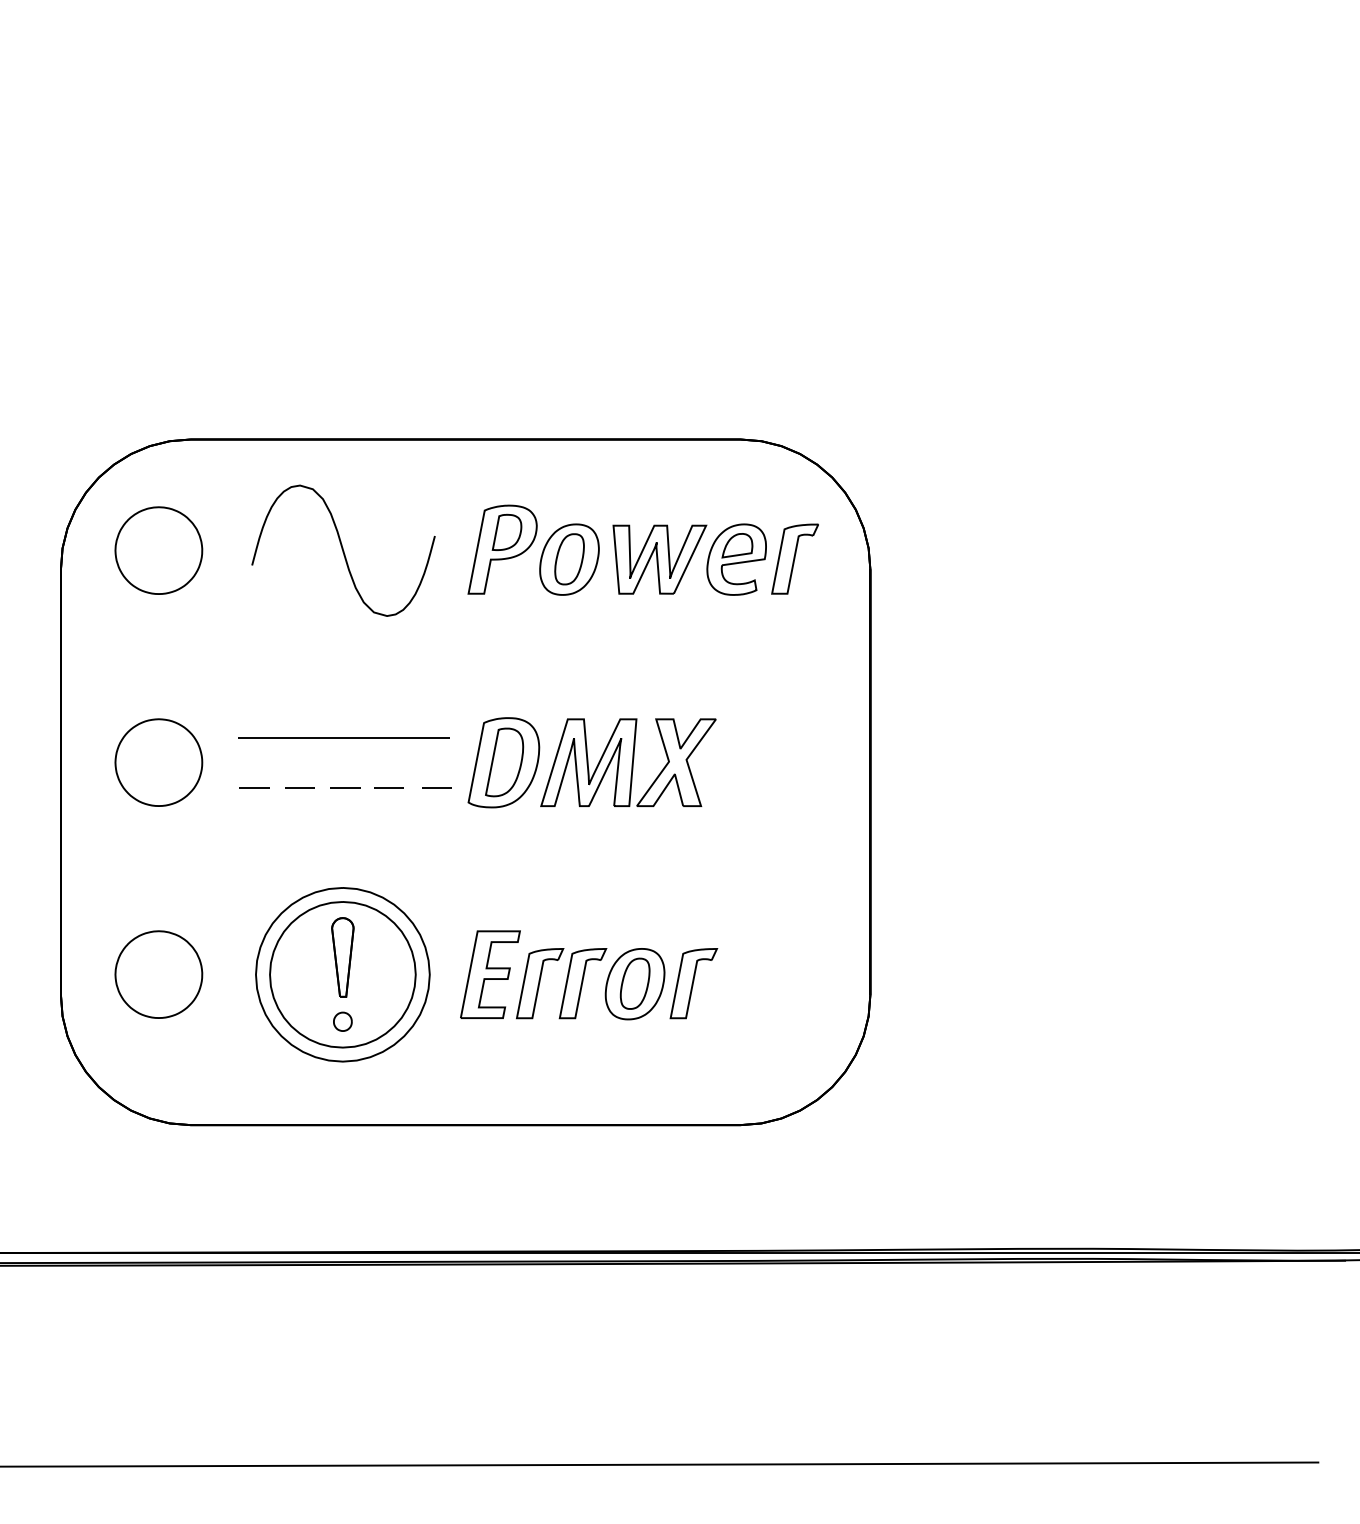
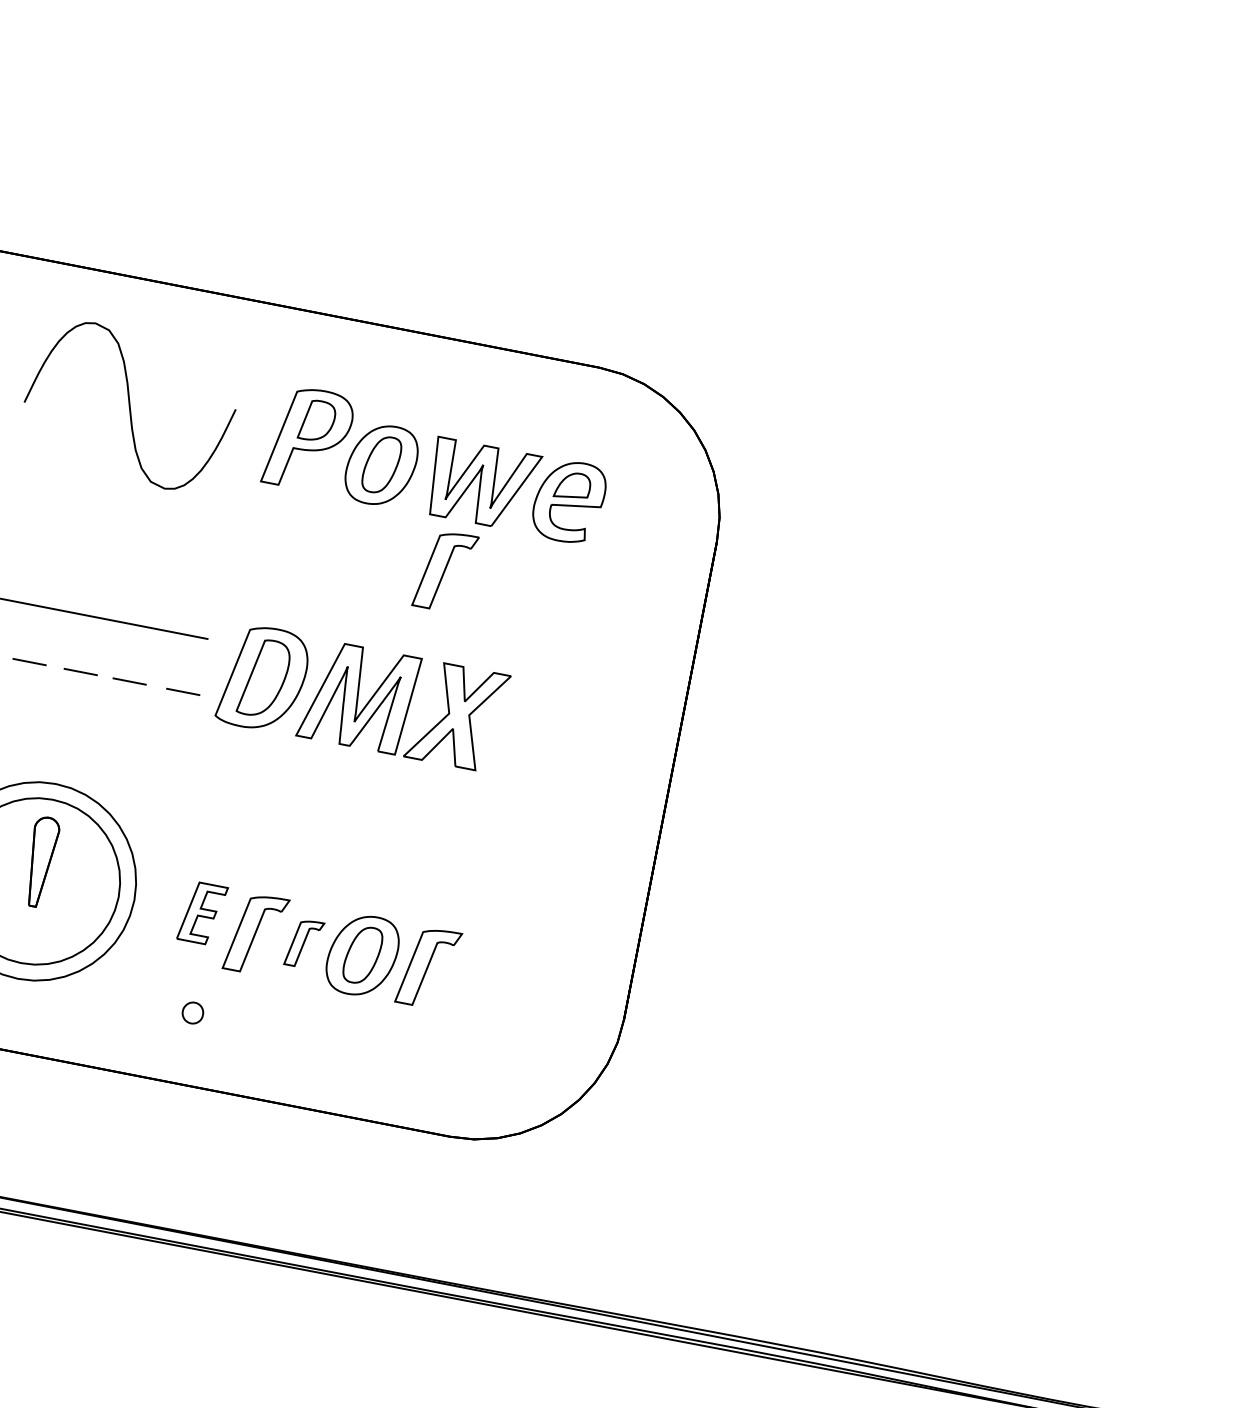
part: (794, 558) -> (444, 570), moved
part: (490, 974) -> (202, 913), size x0.6
part: (582, 983) -> (303, 943), size x0.6
part: (342, 1021) -> (192, 1012), moved

